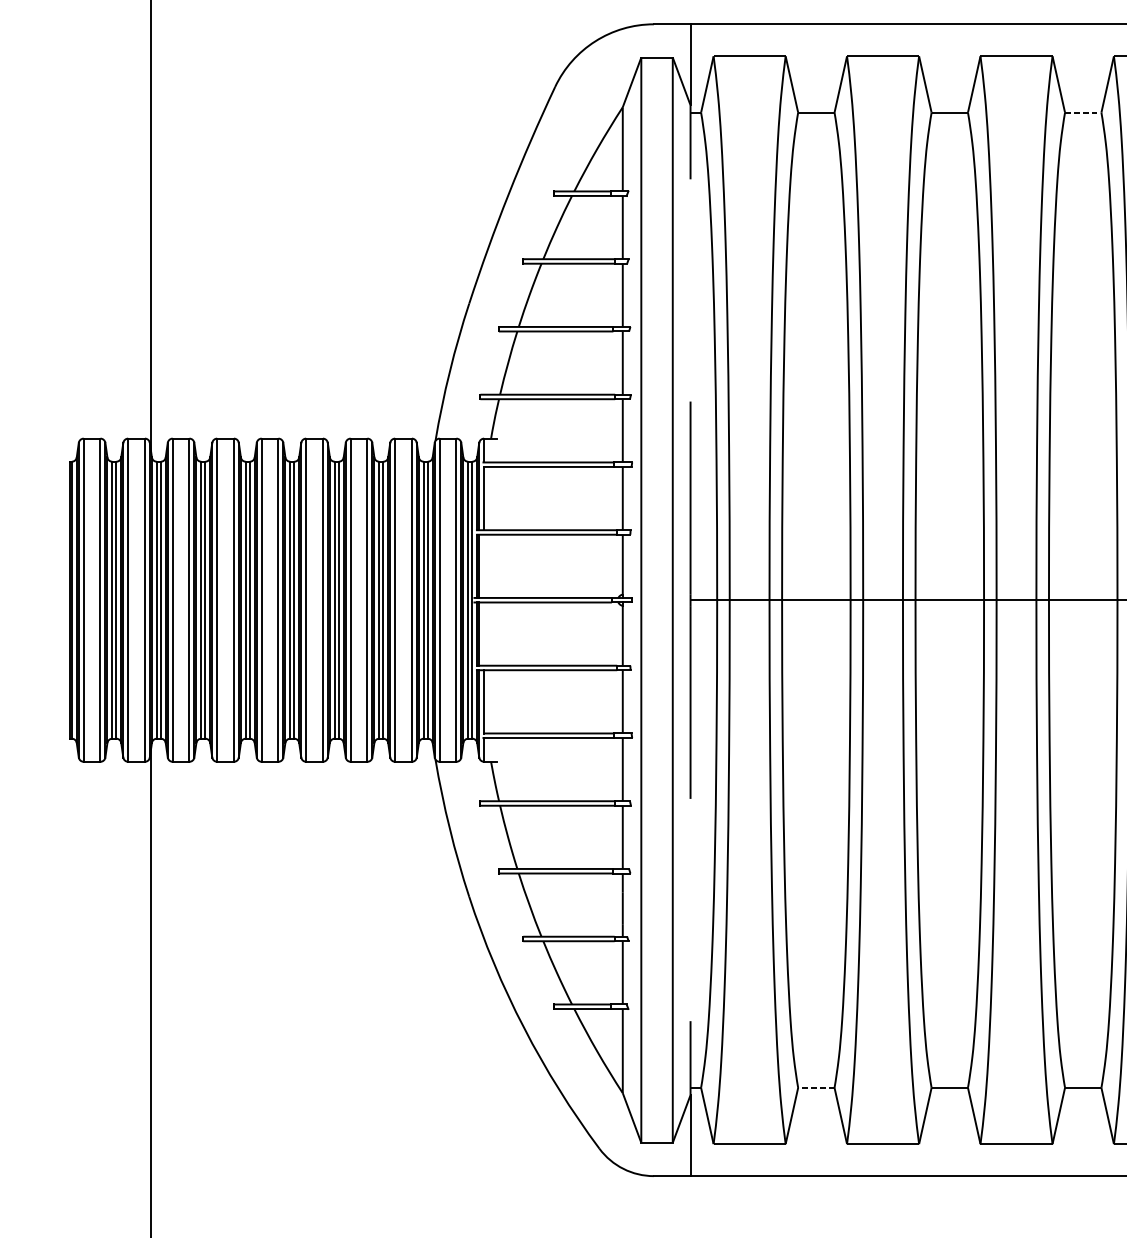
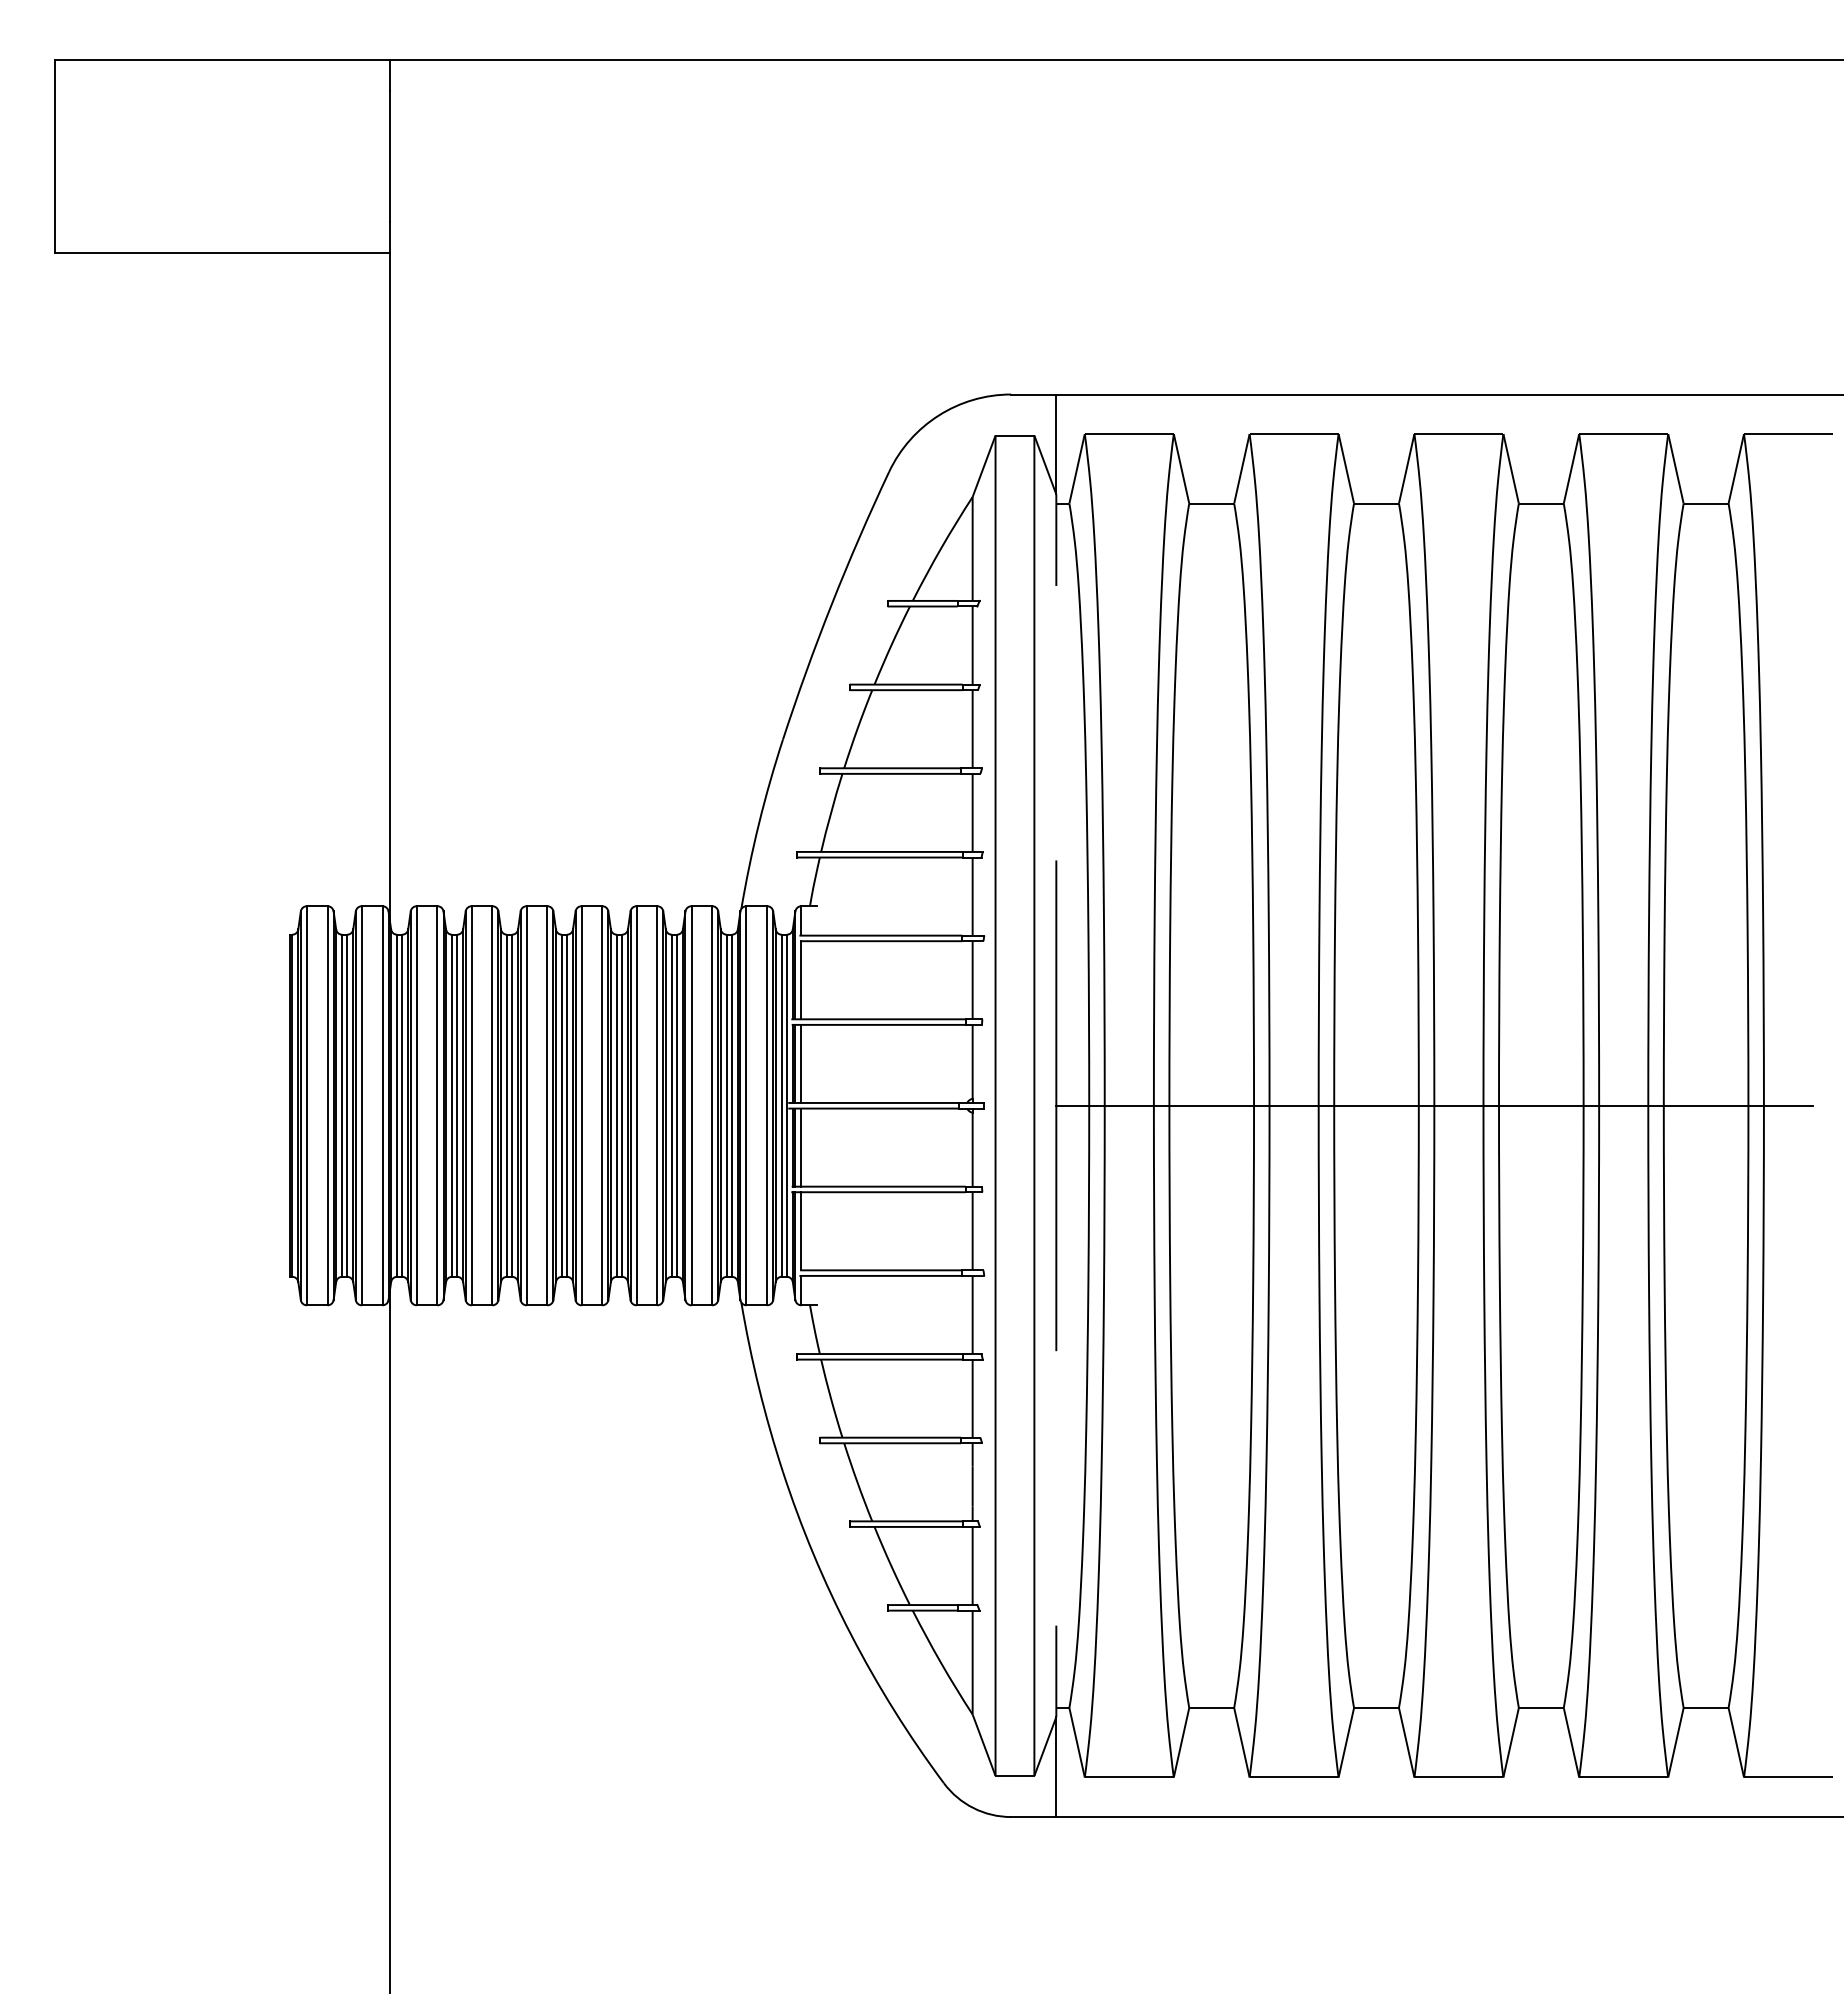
line: (1084, 112) -> (1542, 503), dashed -> solid
line: (484, 565) -> (801, 1063), added
line: (484, 634) -> (801, 1147), added
line: (815, 1087) -> (1210, 1707), dashed -> solid

